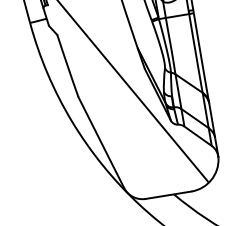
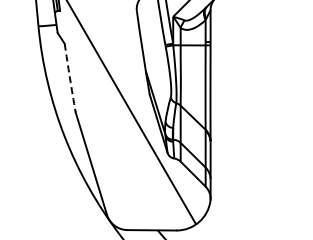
arc: (67, 66) -> (69, 78), solid -> dashed

